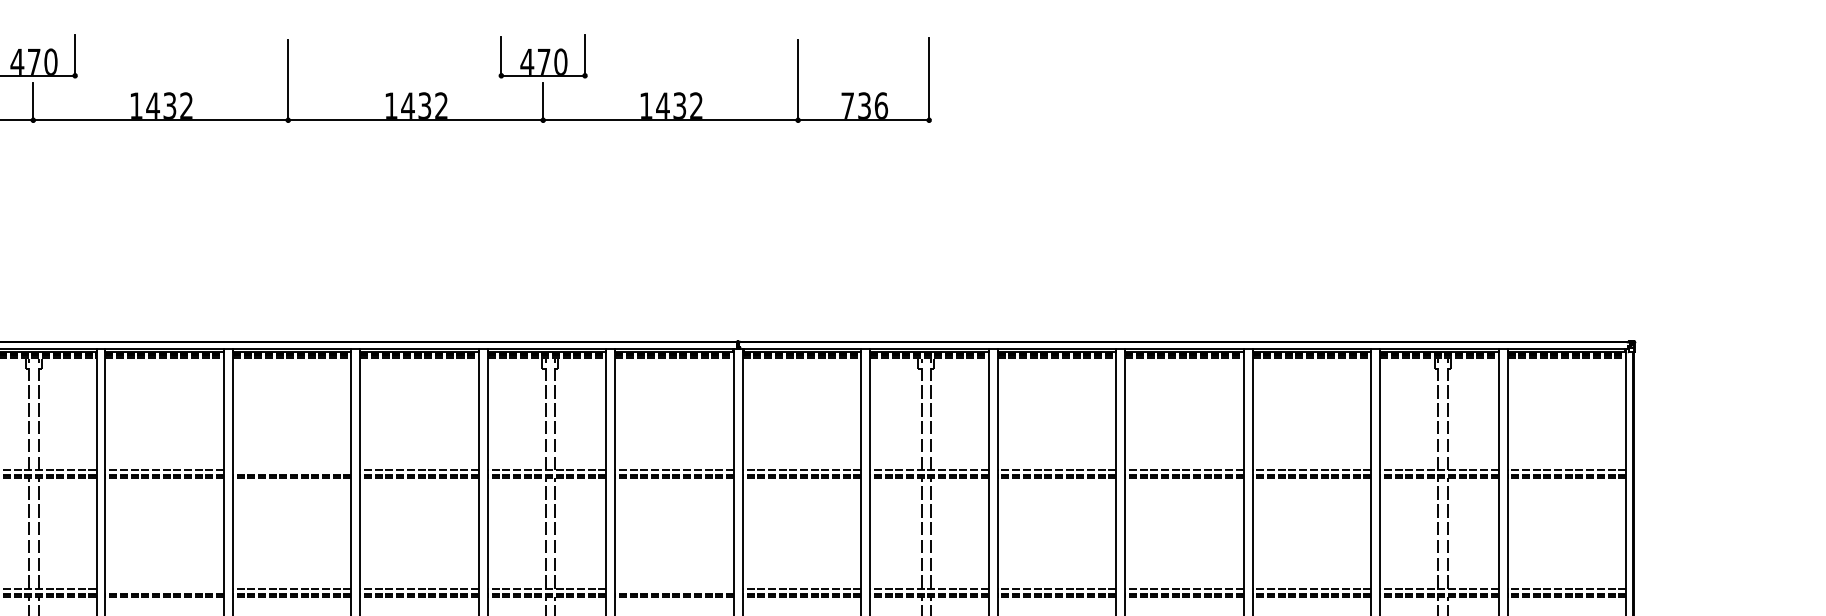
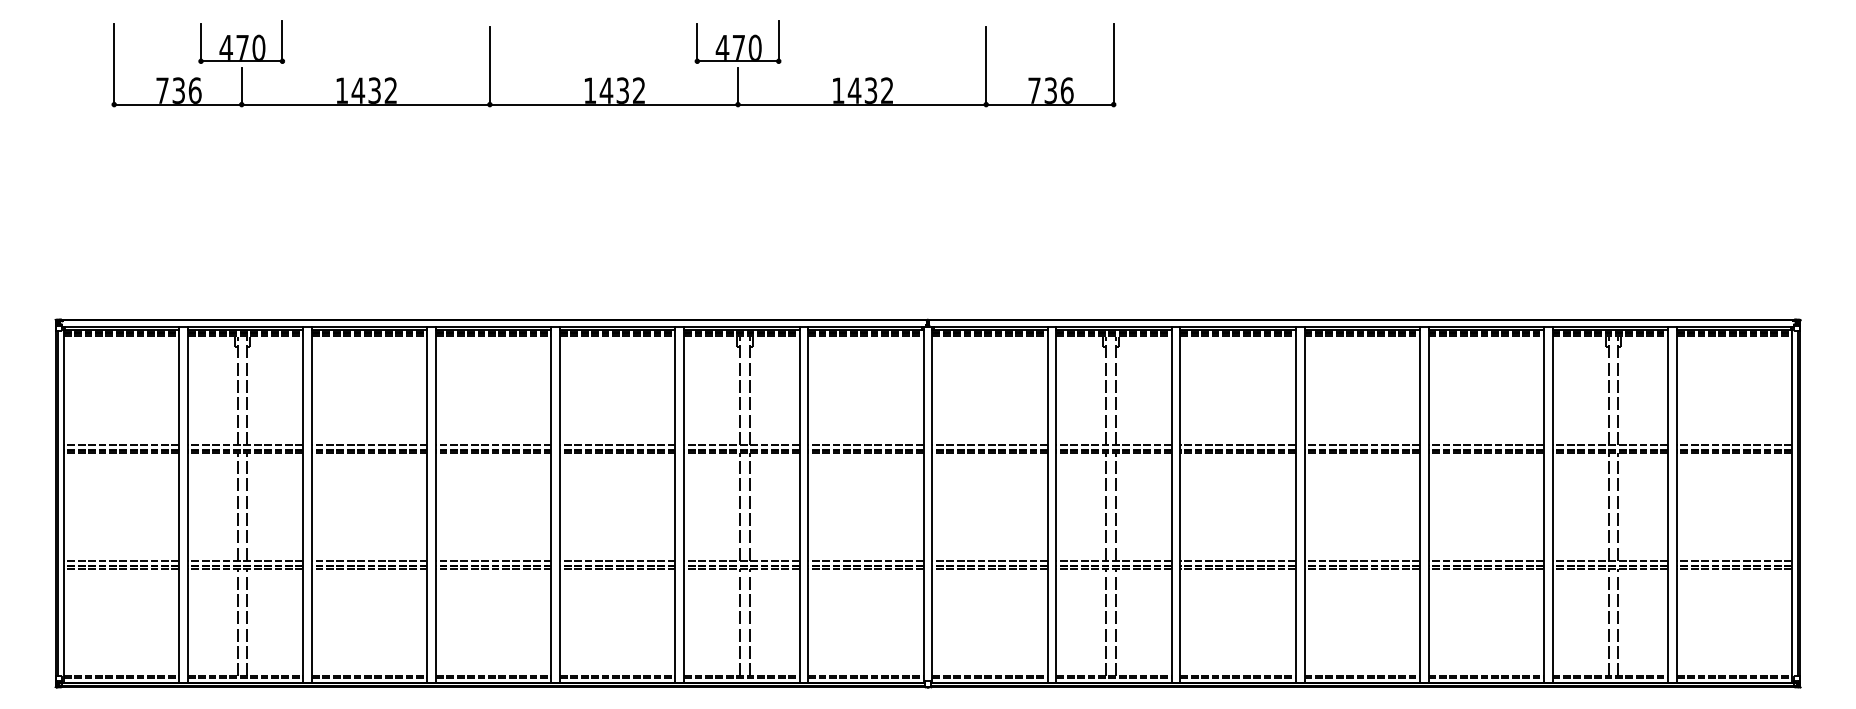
line: (291, 469) -> (493, 444), added
line: (164, 588) -> (369, 560), added
line: (674, 588) -> (865, 560), added

